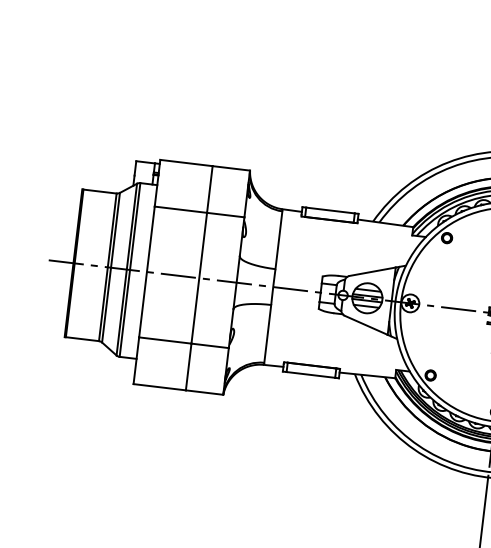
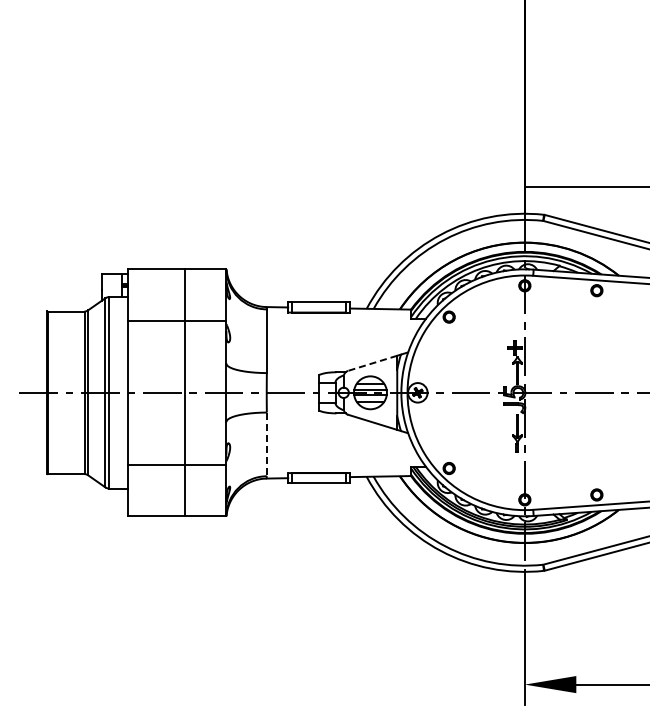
line: (372, 271) -> (372, 363), solid -> dashed
line: (267, 333) -> (266, 444), solid -> dashed

